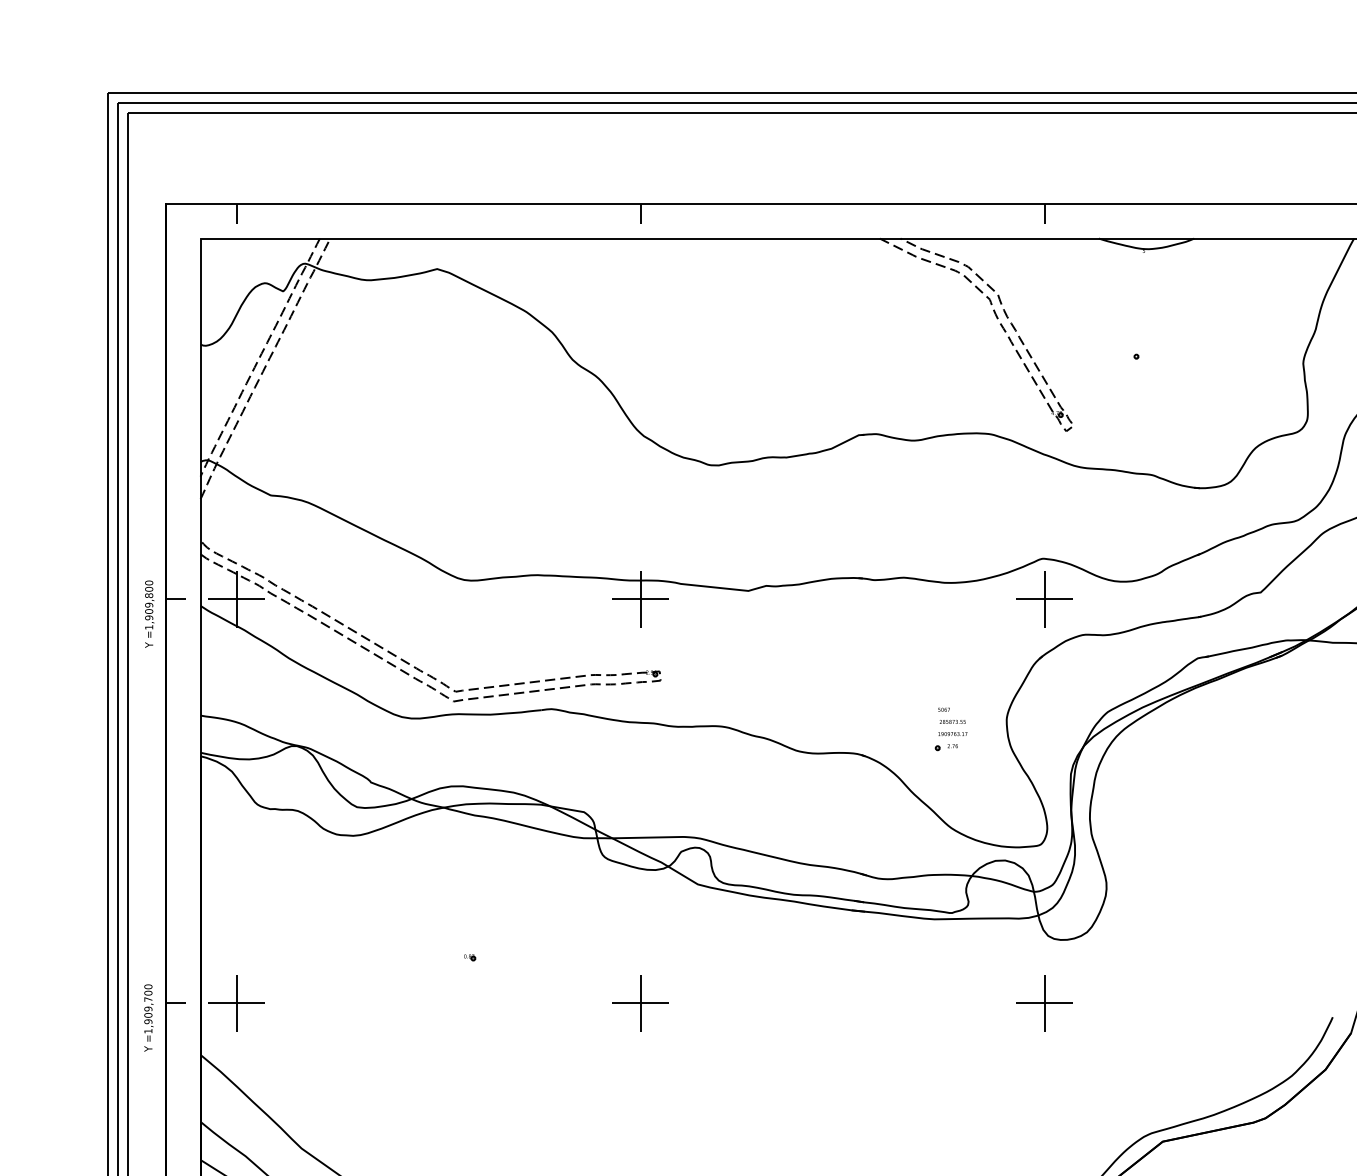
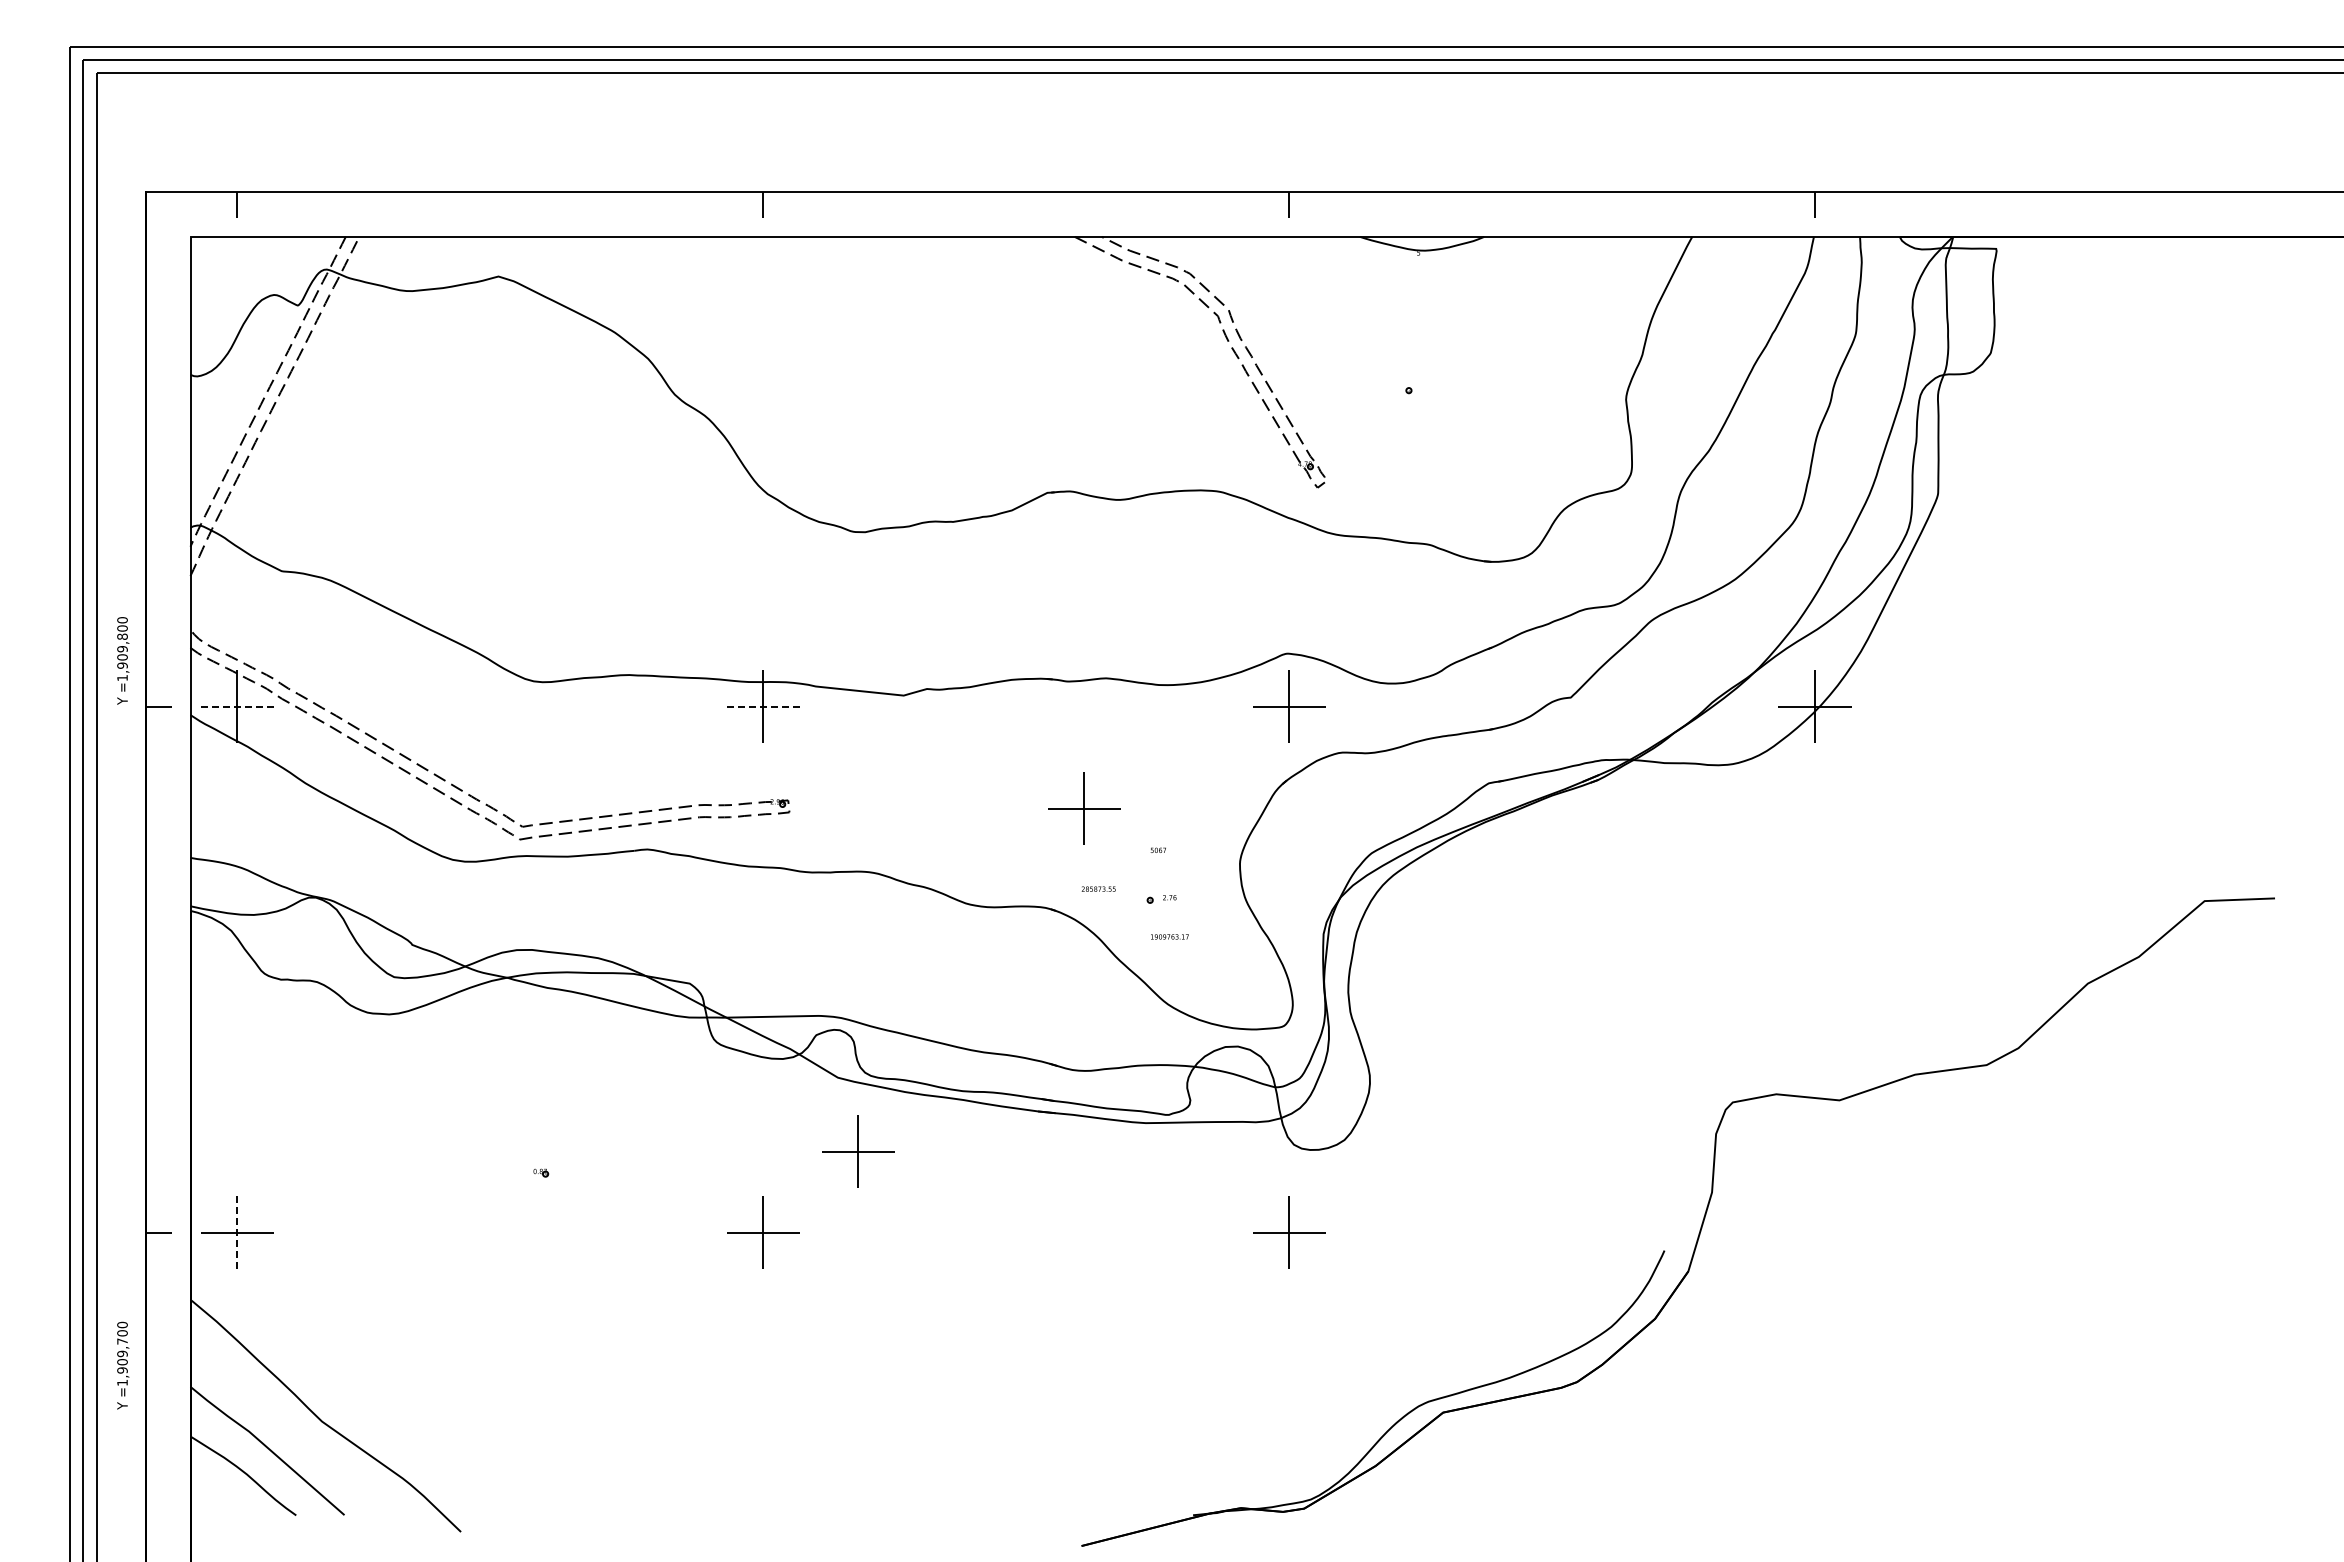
line: (236, 599) -> (237, 706), solid -> dashed
line: (640, 599) -> (763, 706), solid -> dashed
text: (149, 613) -> (123, 660), moved
part: (887, 677) -> (1084, 808), added
text: (952, 721) -> (1098, 888), moved
text: (952, 733) -> (1169, 936), moved
part: (713, 941) -> (858, 1151), added
line: (236, 1003) -> (237, 1232), solid -> dashed
text: (149, 1017) -> (123, 1365), moved

